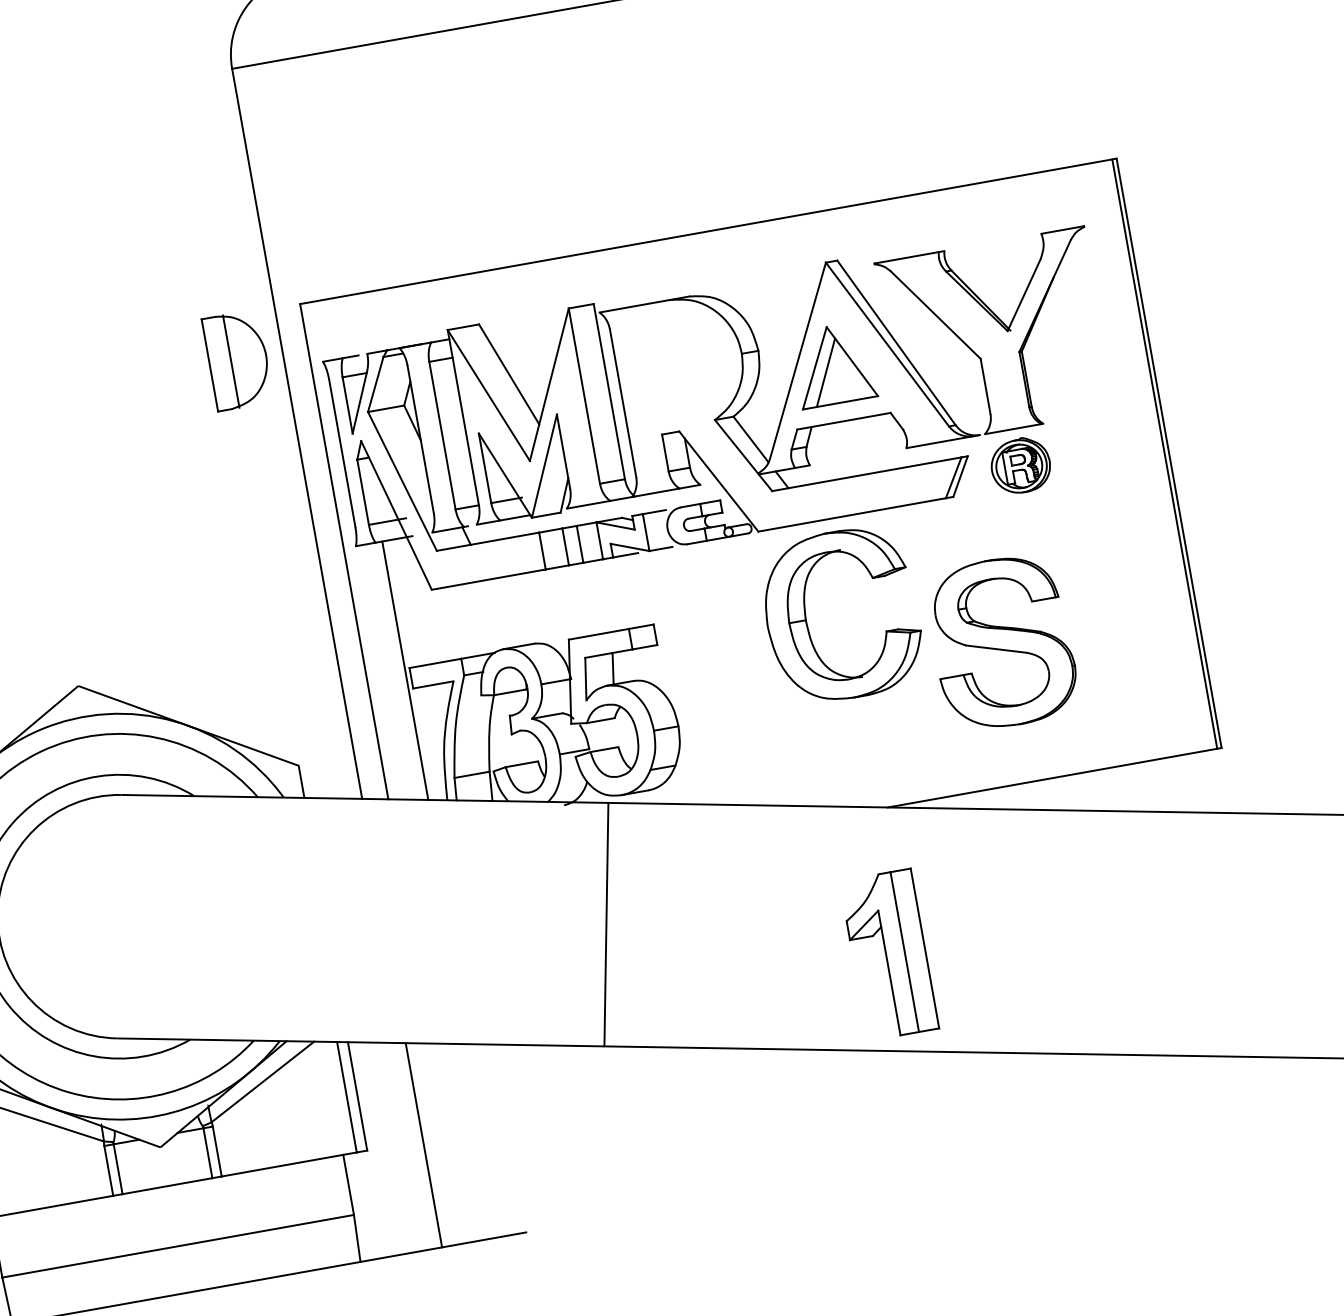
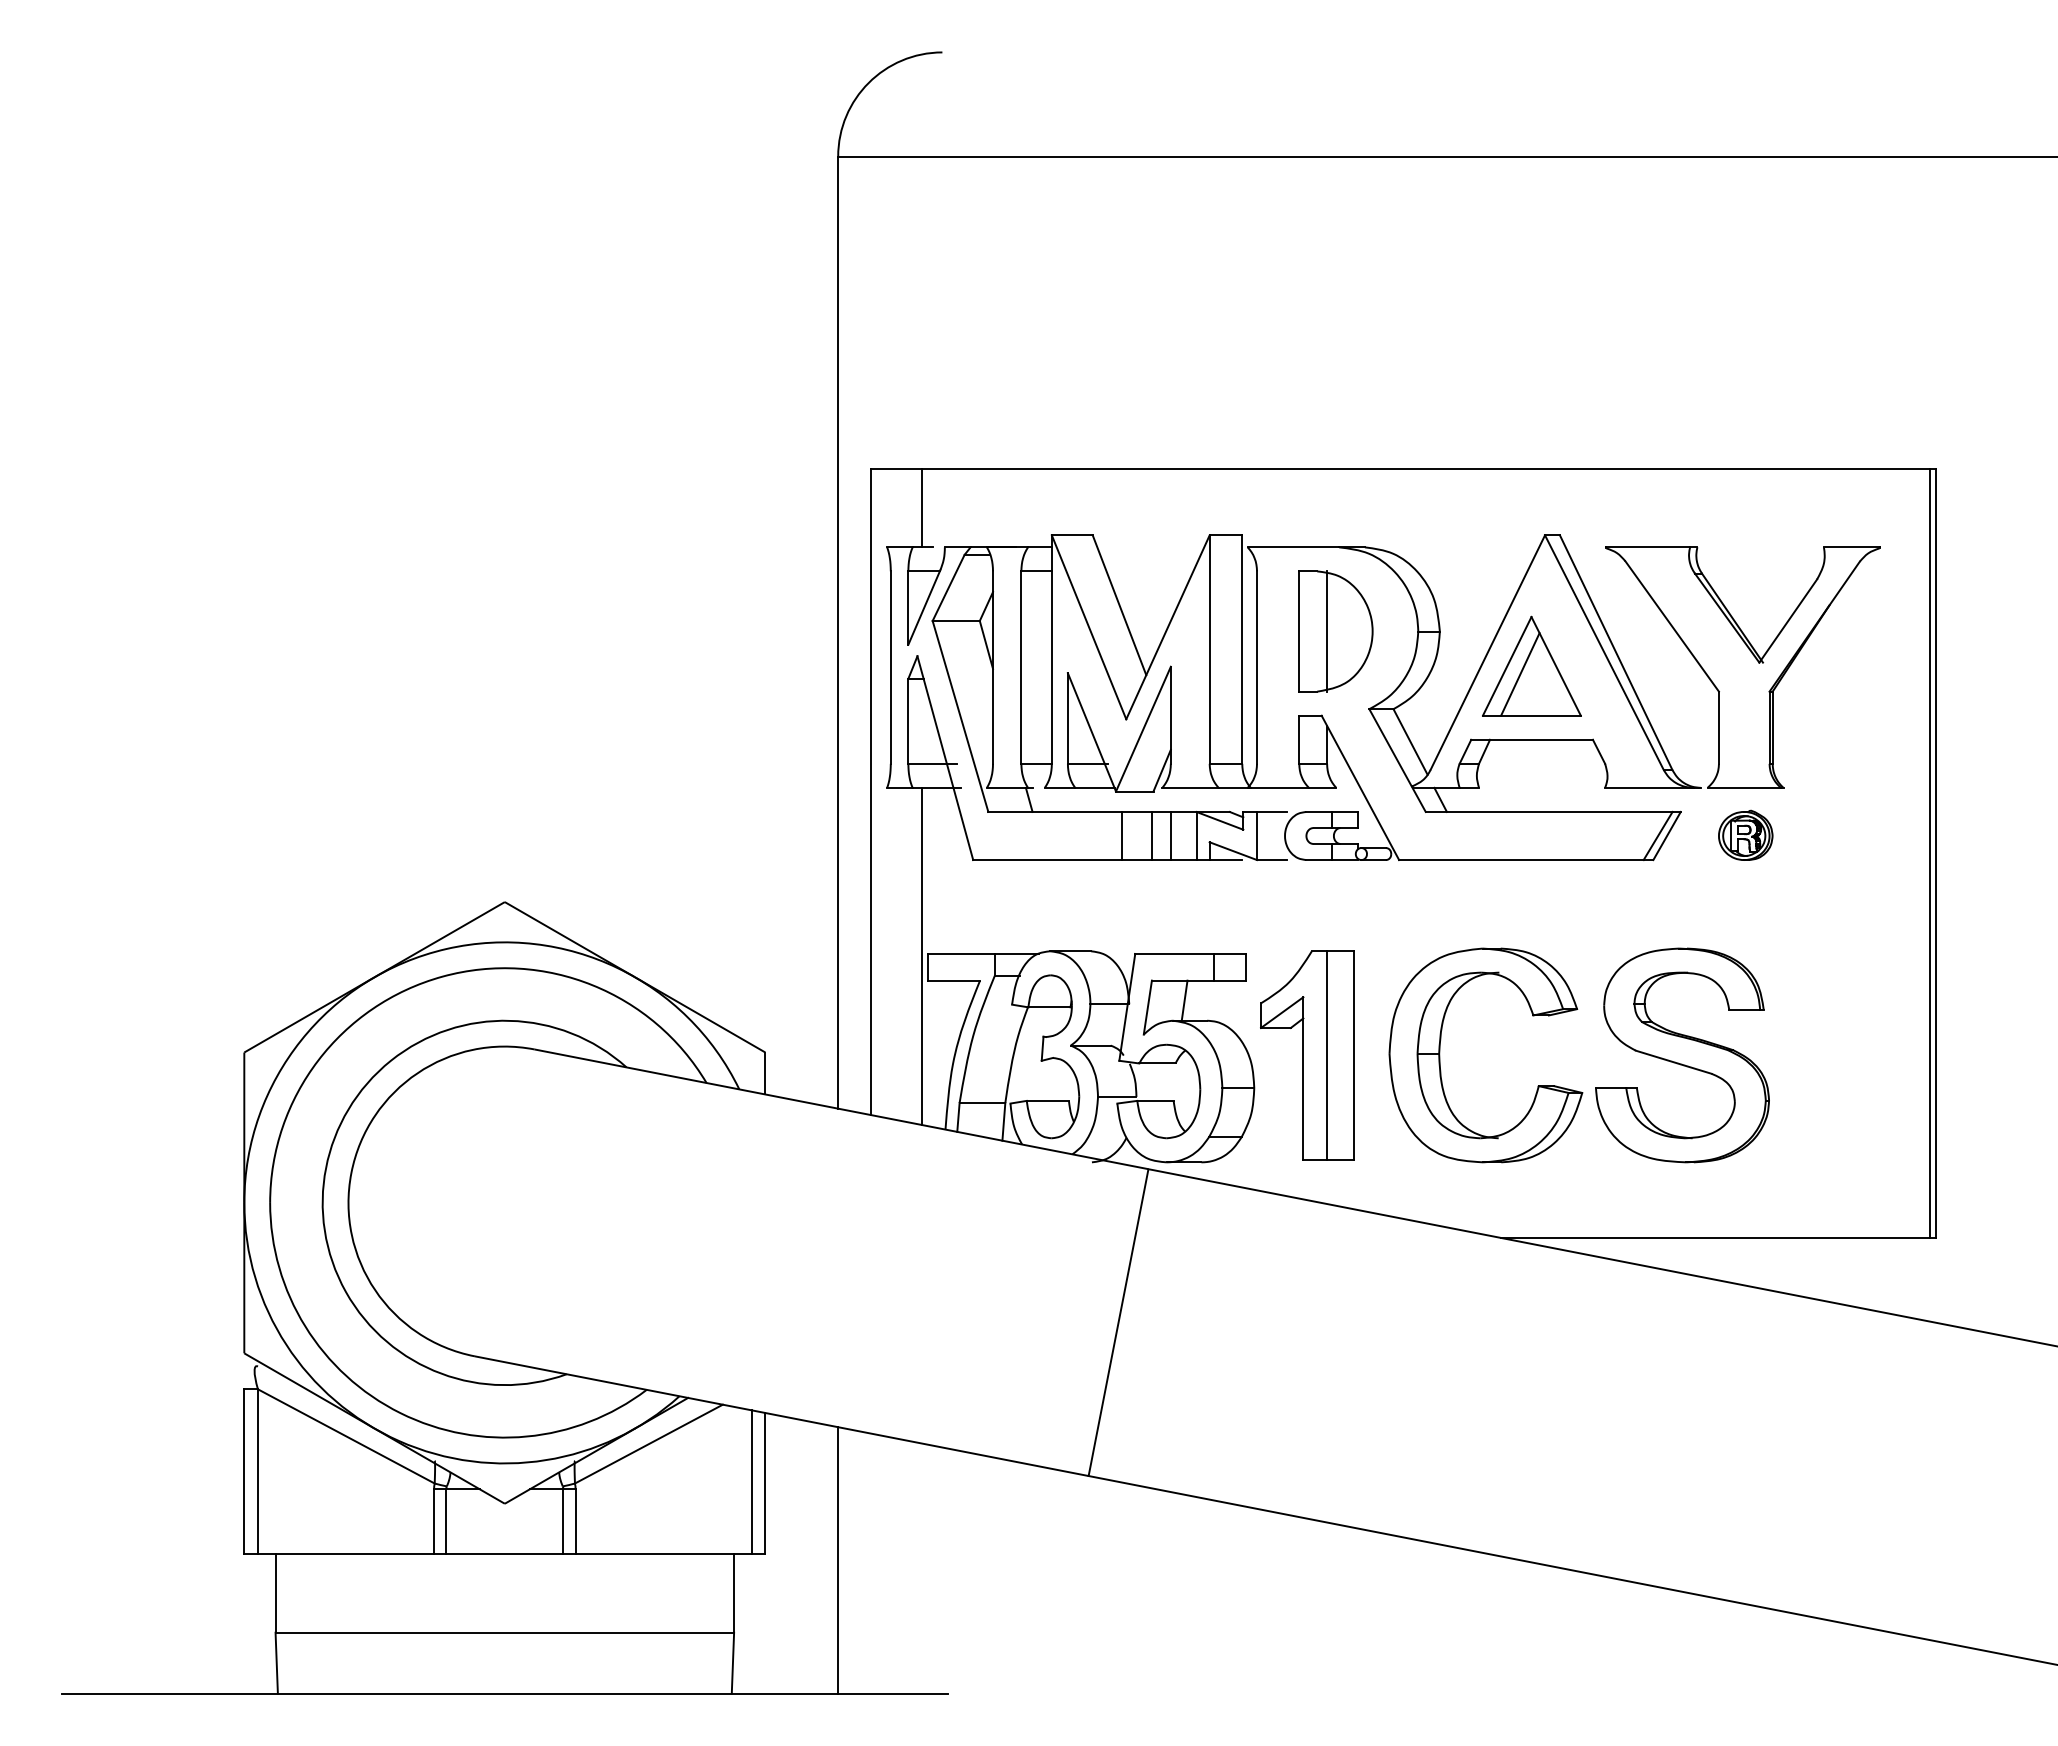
line: (344, 327) -> (921, 508), added
part: (237, 360) -> (1335, 631), moved
part: (1020, 464) -> (1745, 834), size x0.71
part: (807, 621) -> (1440, 1055), moved
part: (889, 954) -> (1307, 1055), moved

